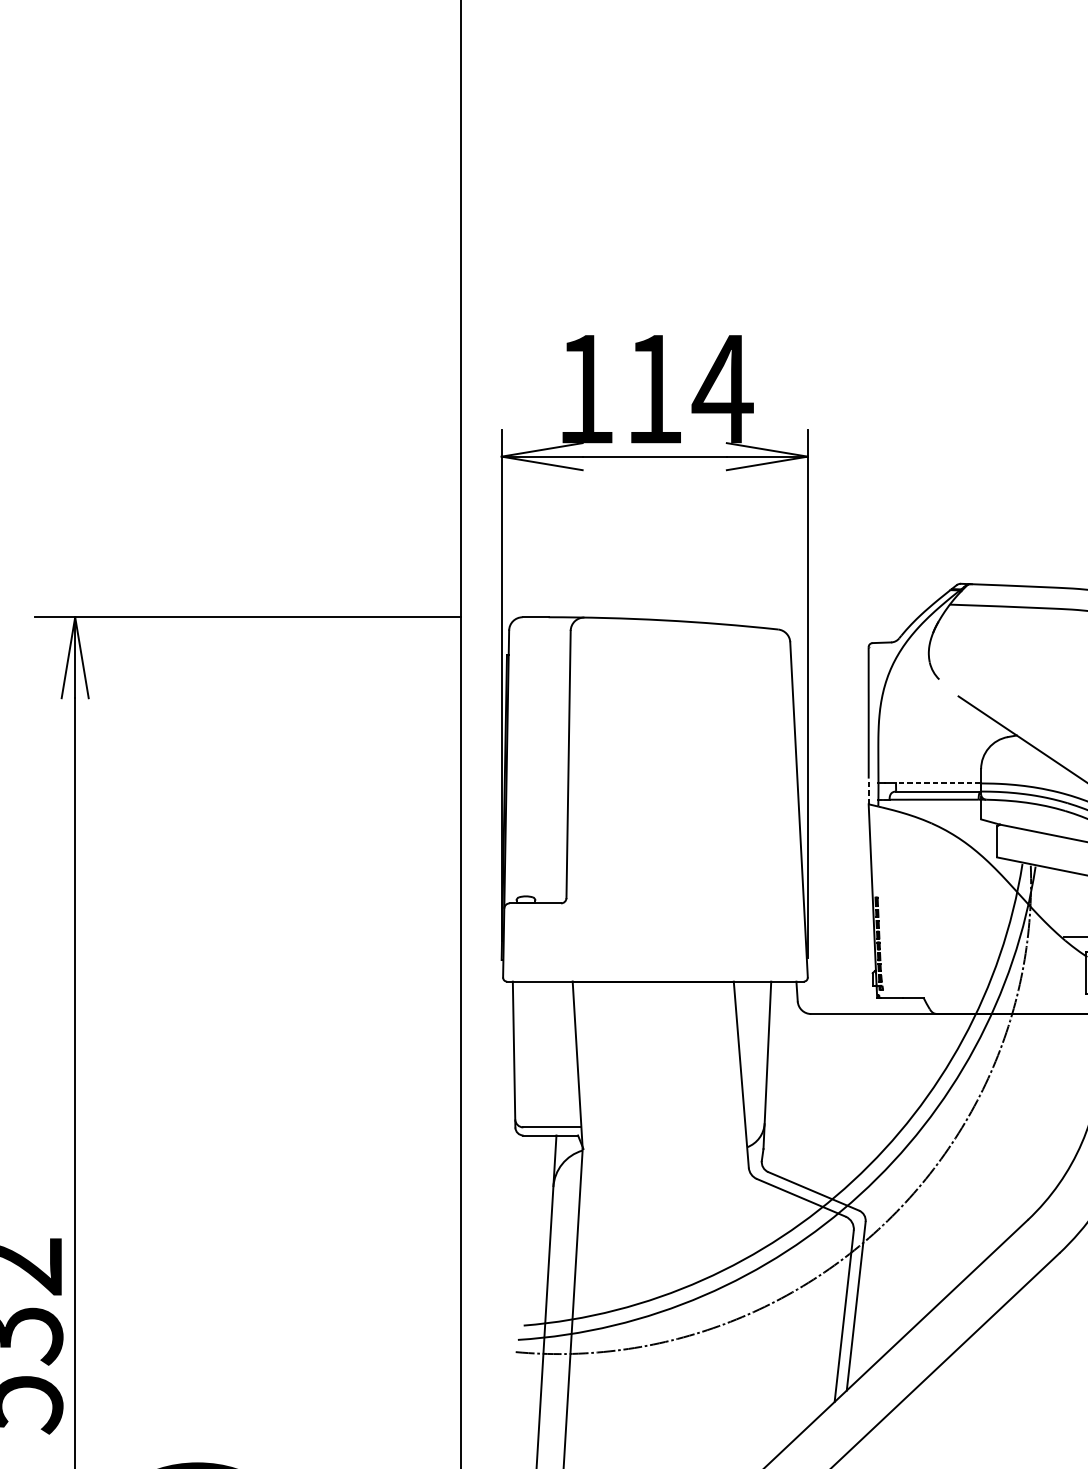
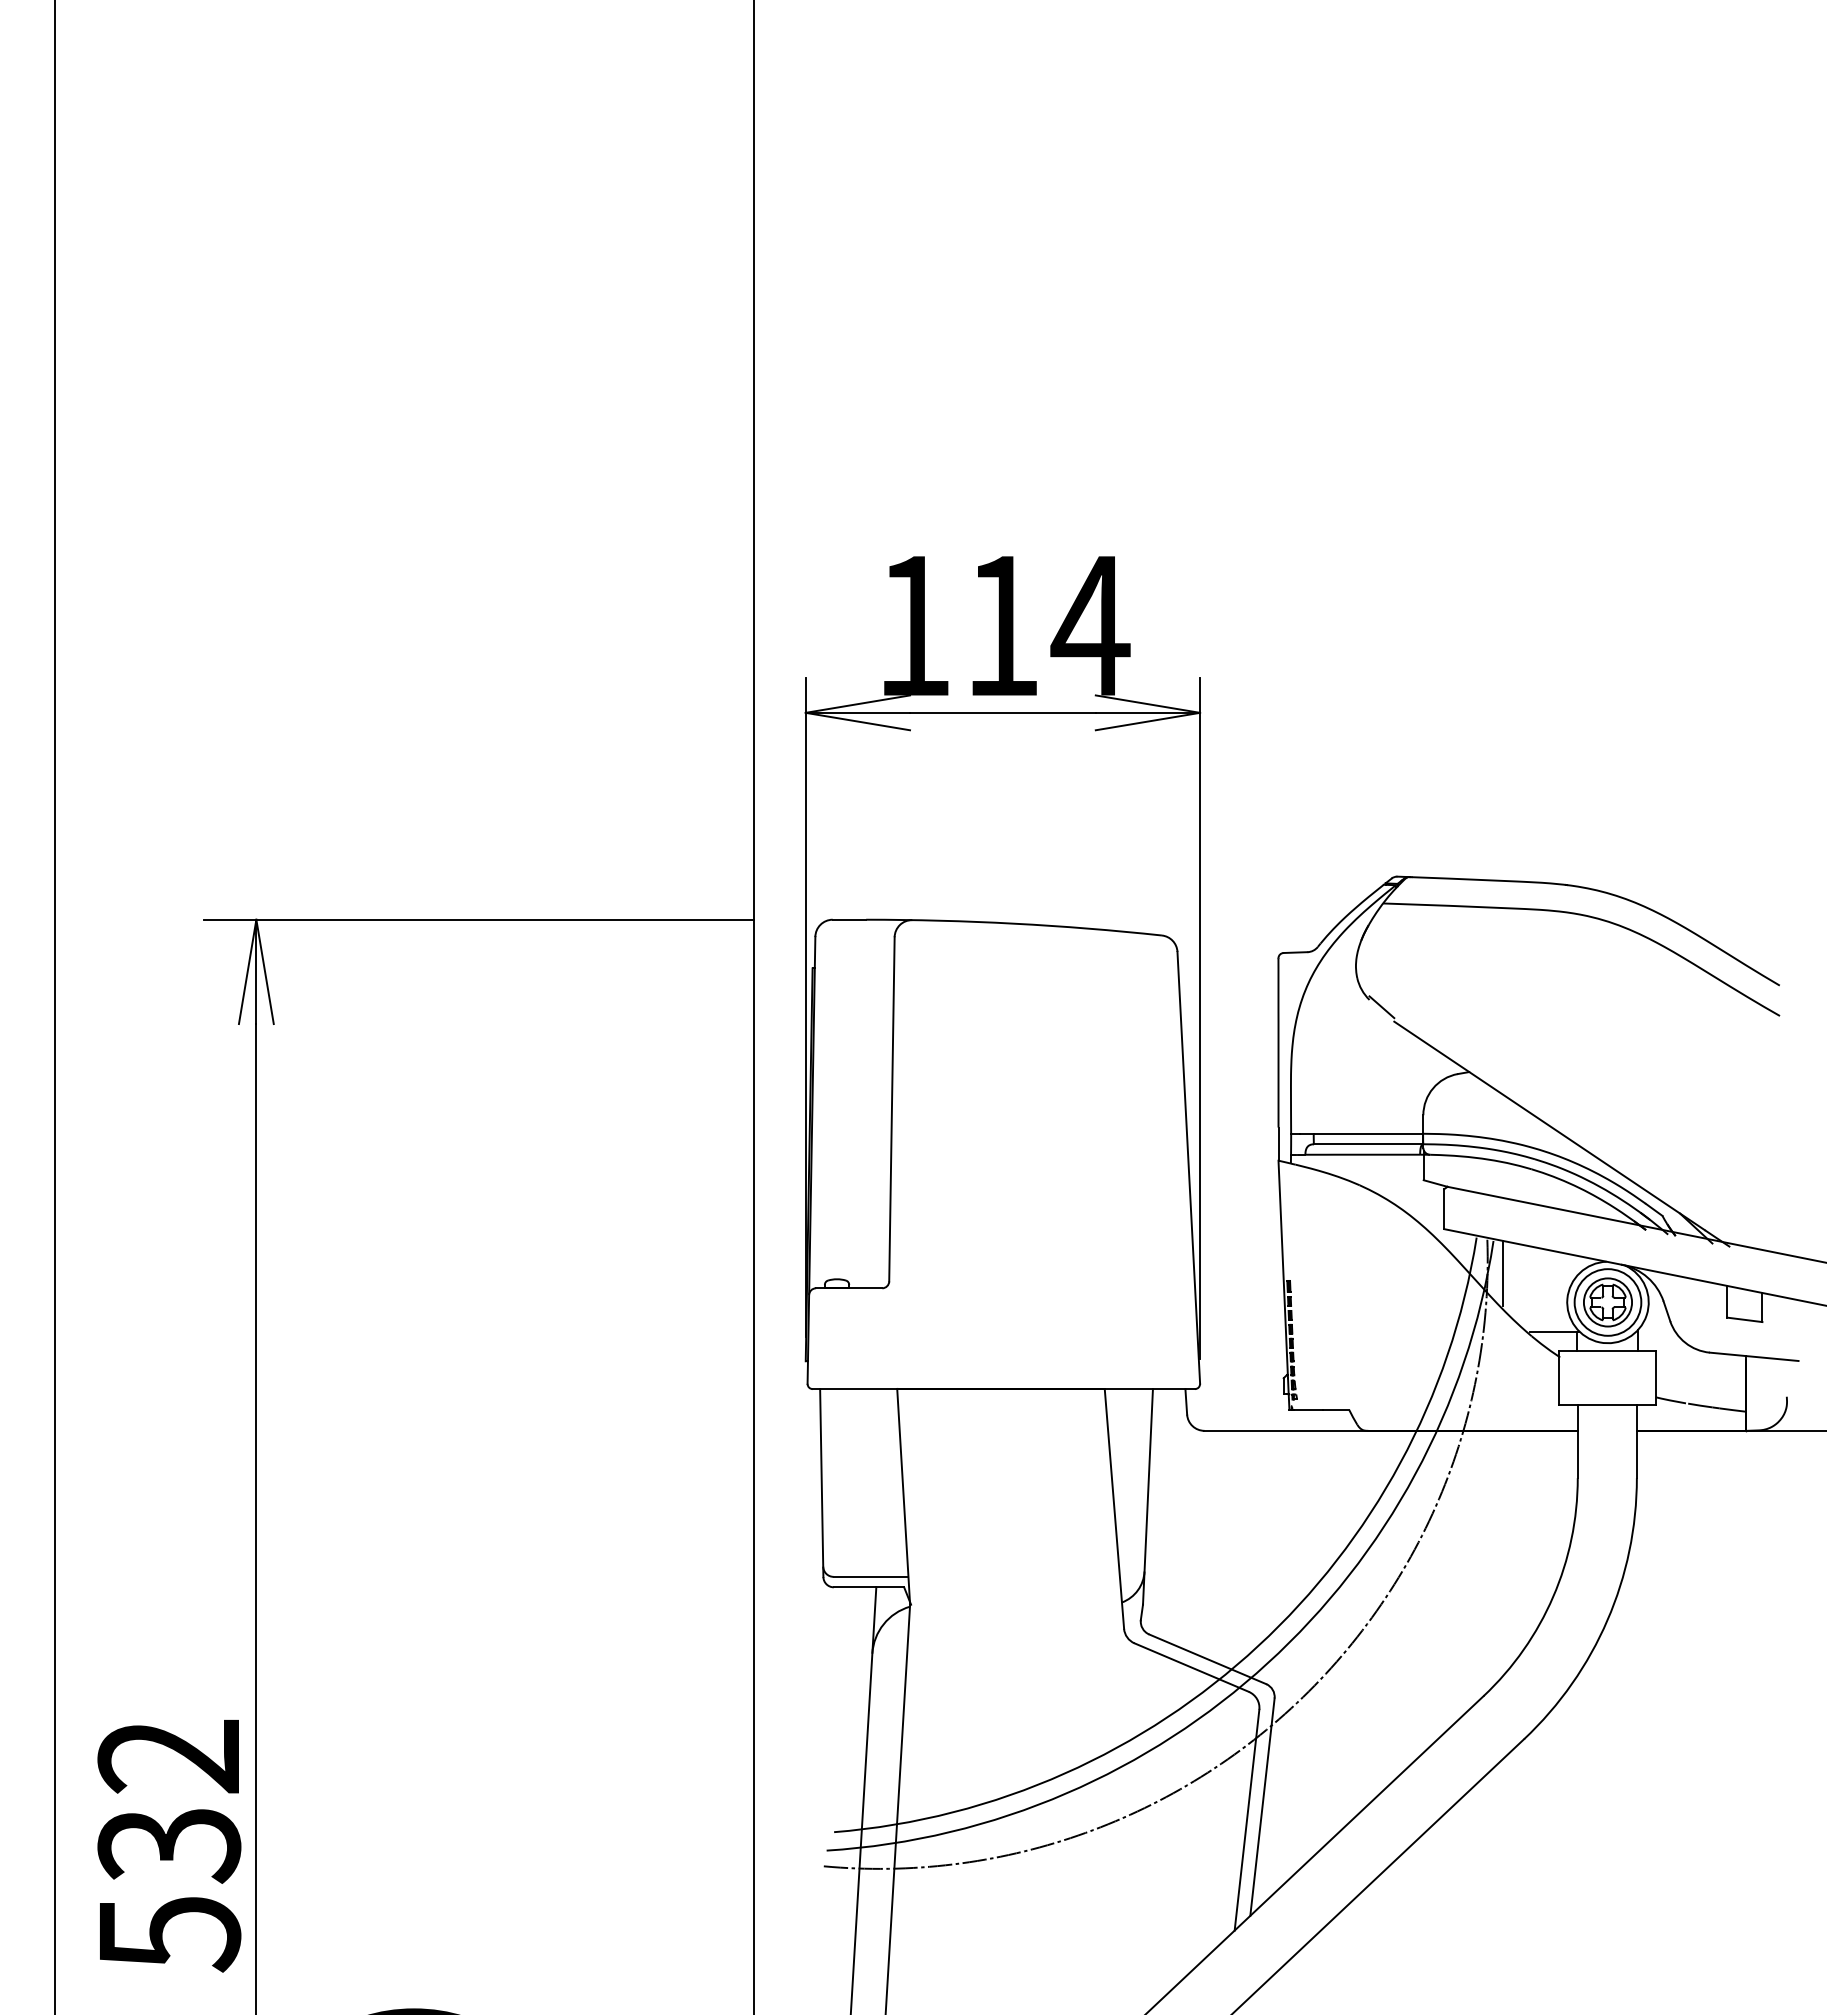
line: (948, 685) -> (1381, 1007), added
line: (938, 783) -> (1368, 1133), dashed -> solid
line: (868, 791) -> (1278, 1144), dashed -> solid
line: (1043, 891) -> (1503, 1273), added

